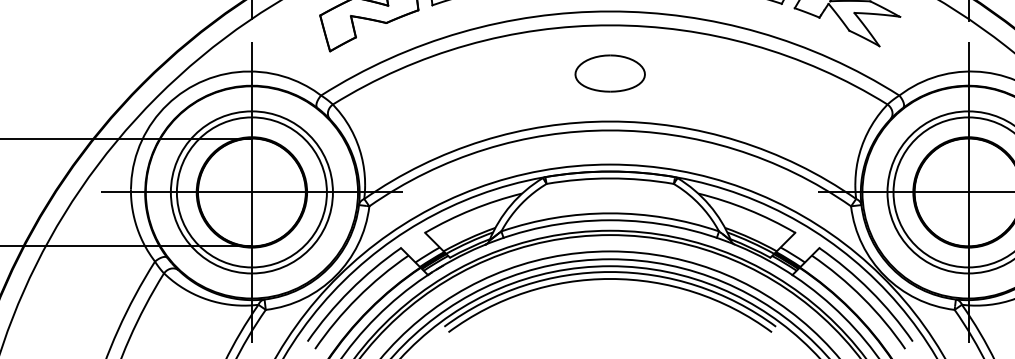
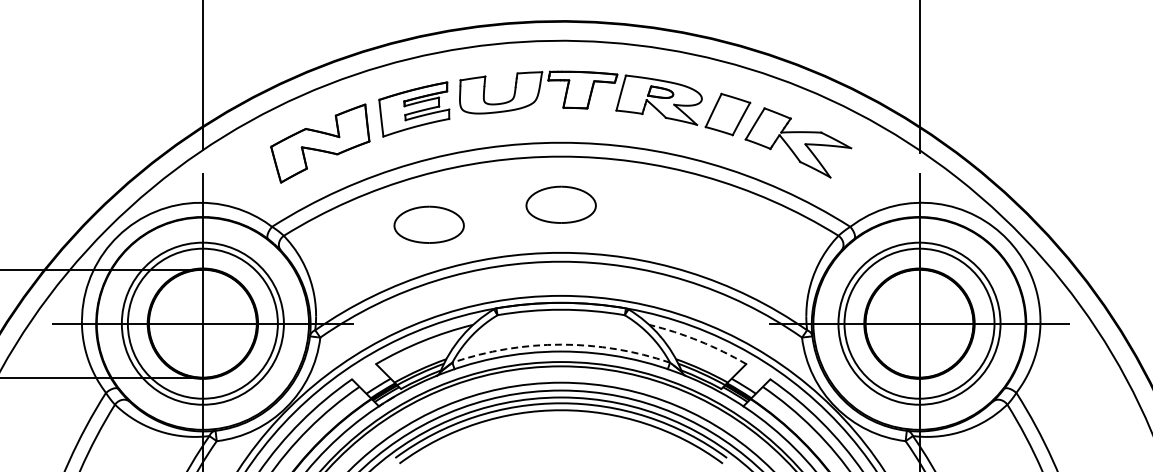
part: (477, 93) -> (428, 224), added
arc: (748, 210) -> (699, 341), solid -> dashed
arc: (610, 213) -> (561, 344), solid -> dashed

